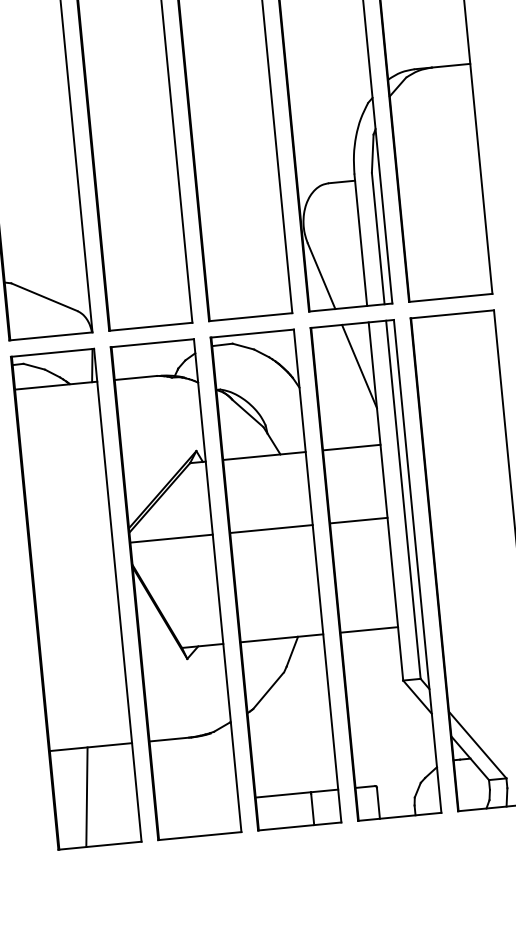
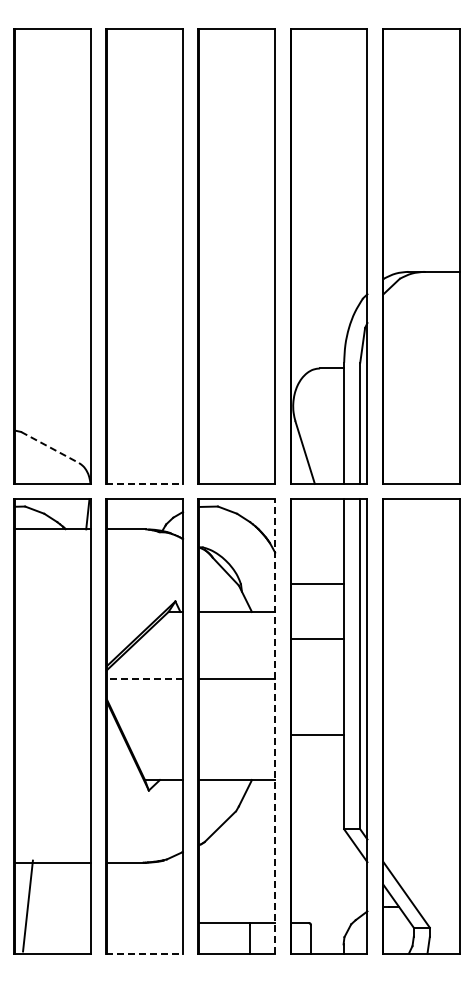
line: (44, 297) -> (50, 447), solid -> dashed
line: (151, 326) -> (145, 483), solid -> dashed
line: (359, 366) -> (331, 538), removed
line: (351, 447) -> (317, 583), moved
line: (358, 520) -> (317, 639), moved
line: (172, 538) -> (145, 679), solid -> dashed
line: (317, 575) -> (275, 725), solid -> dashed
line: (369, 630) -> (317, 735), moved
line: (86, 796) -> (27, 905), moved
line: (200, 836) -> (145, 953), solid -> dashed

